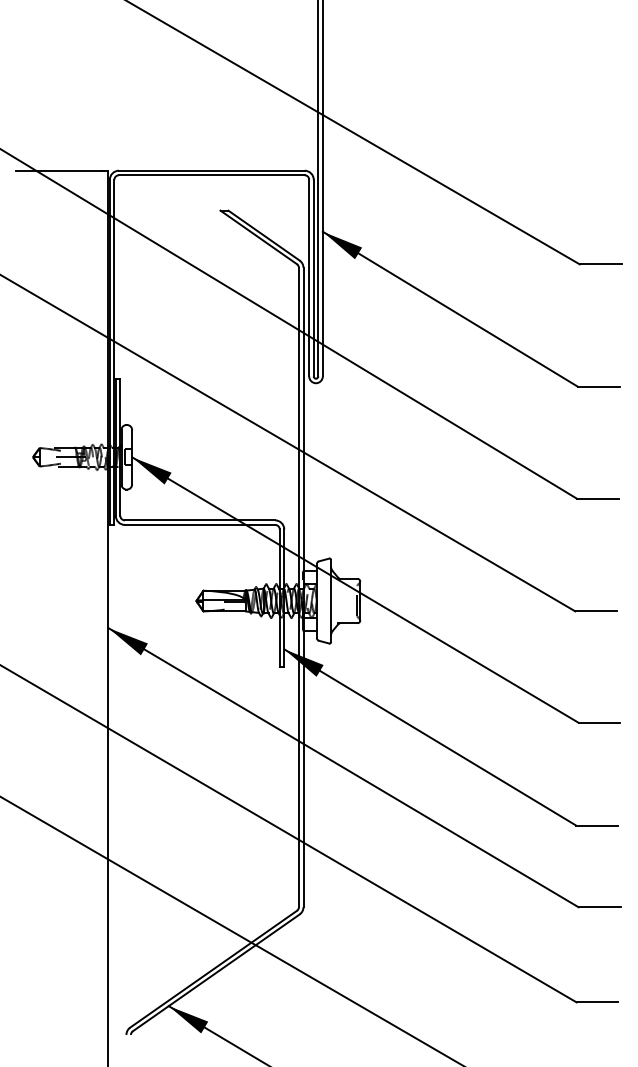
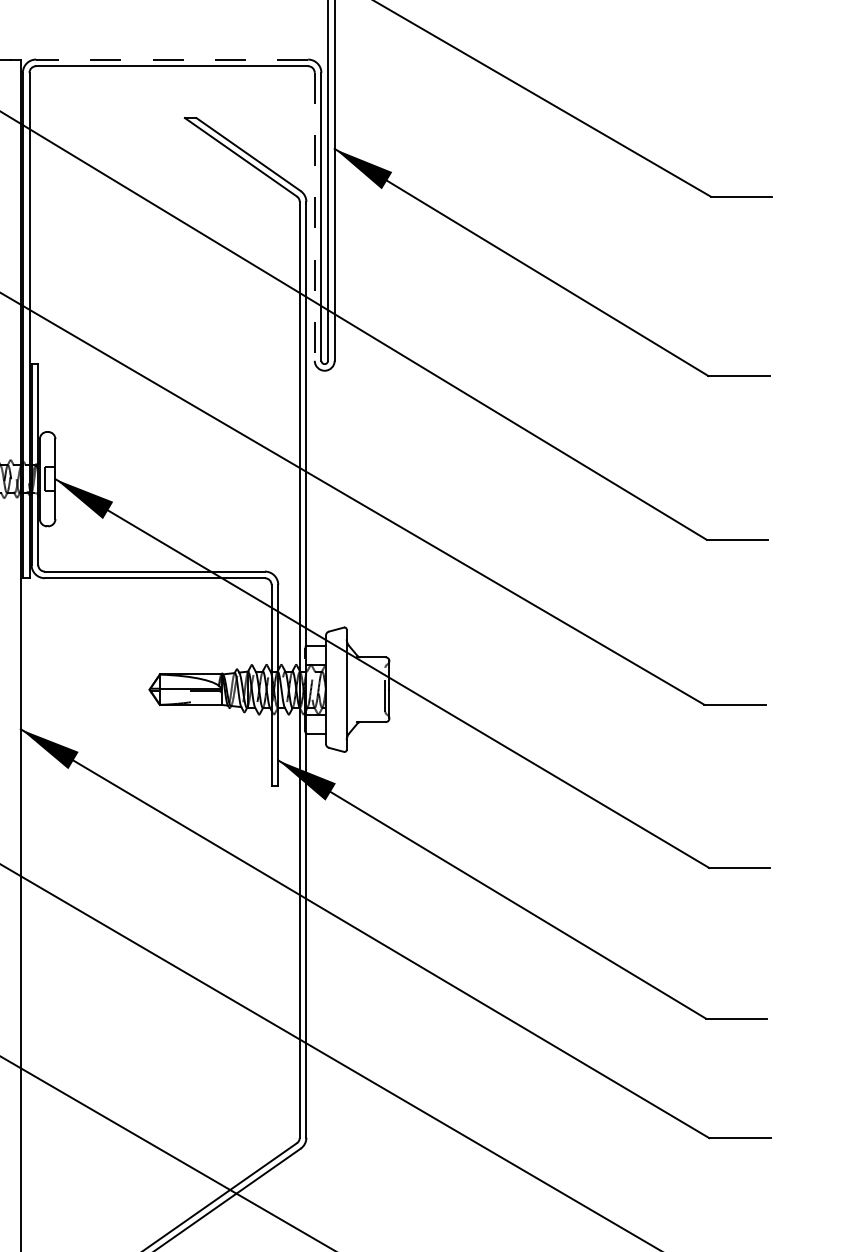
line: (211, 170) -> (171, 59), solid -> dashed
line: (309, 278) -> (315, 217), solid -> dashed

